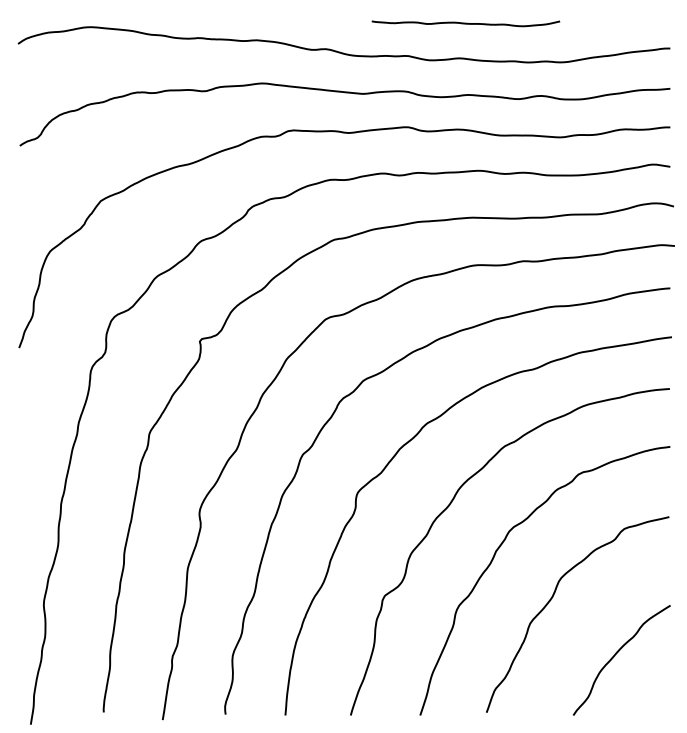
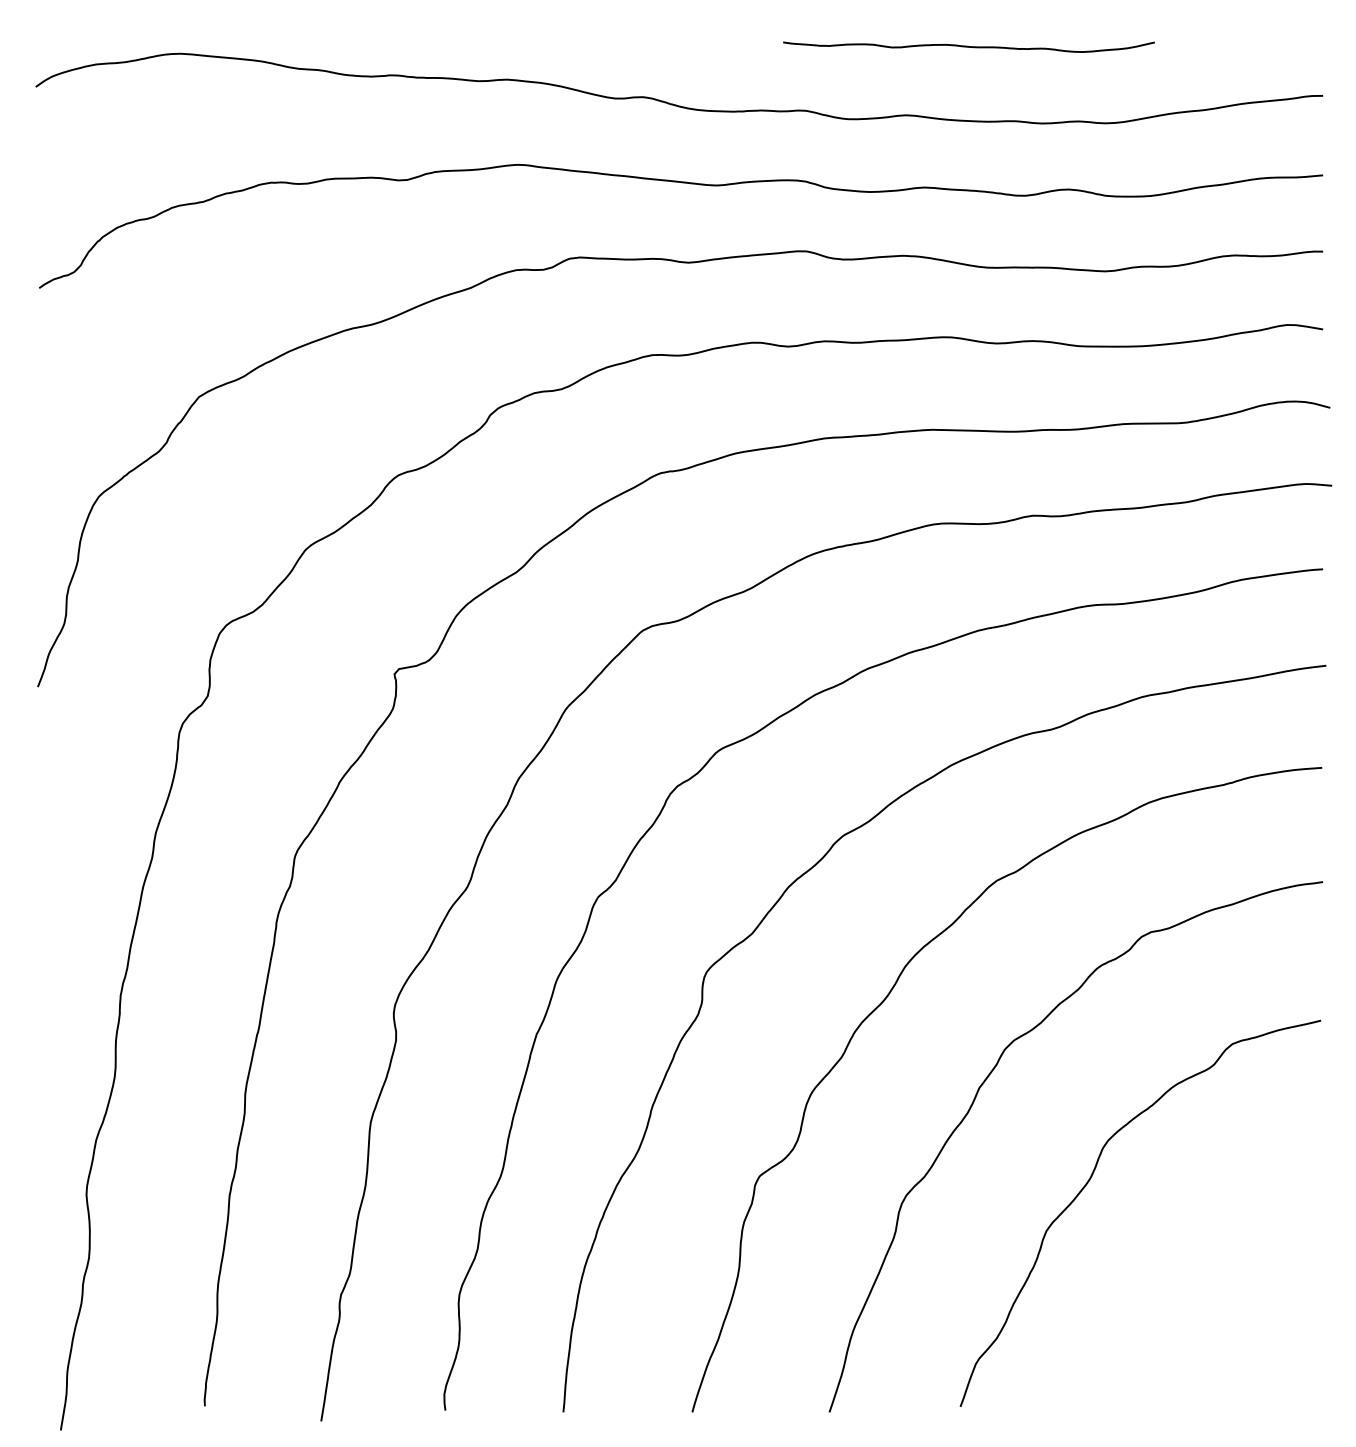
curve: (465, 23) -> (968, 46), moved
curve: (614, 657) -> (1212, 1297), removed

